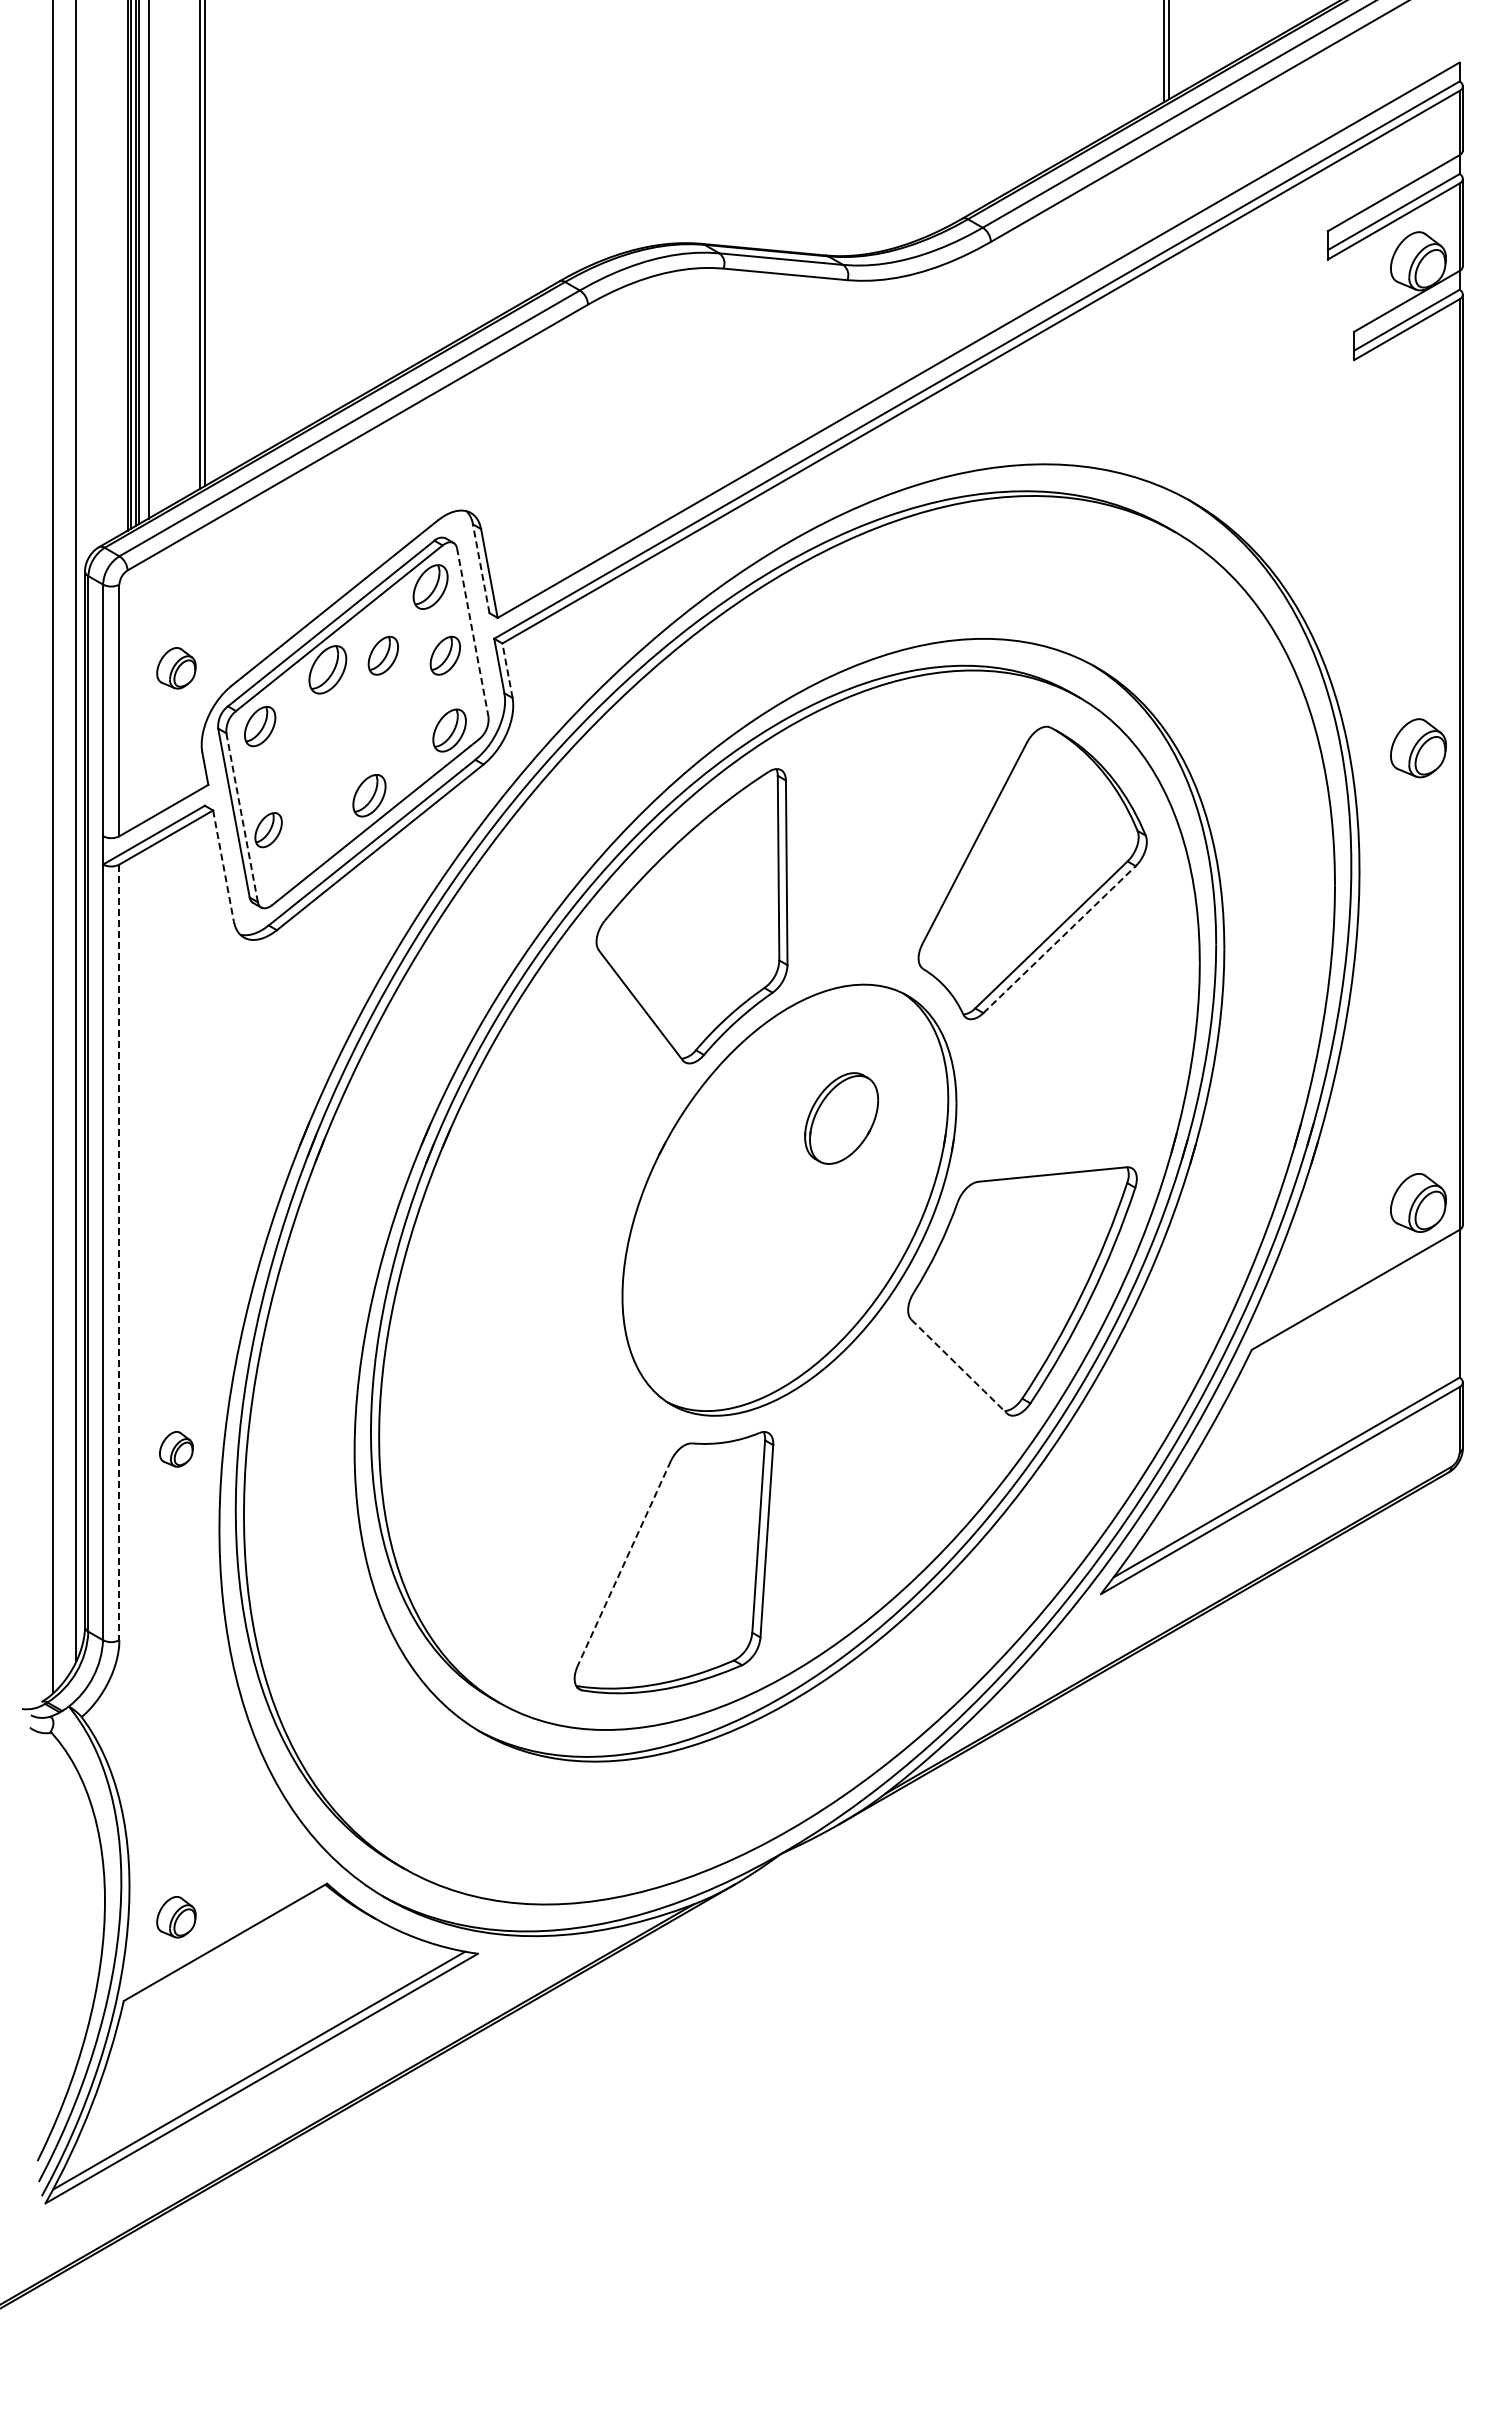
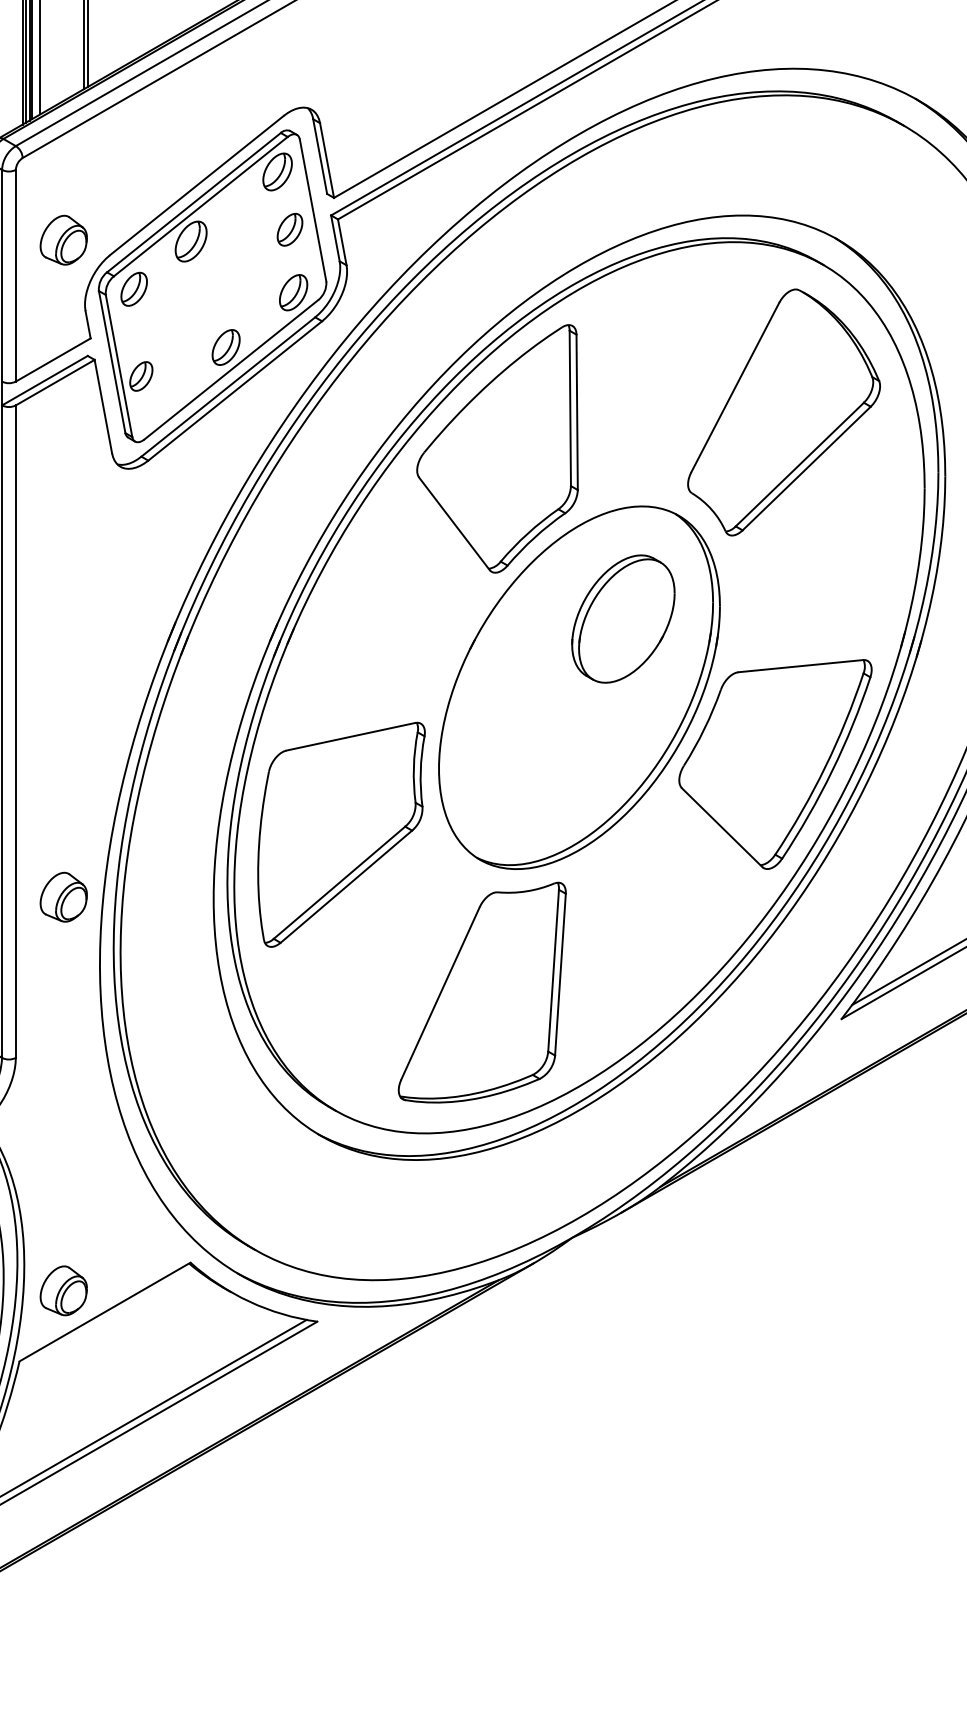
line: (481, 568) -> (320, 156), dashed -> solid
line: (472, 632) -> (312, 210), dashed -> solid
part: (382, 655) -> (237, 229), removed
part: (176, 668) -> (63, 240), size x1.43
line: (507, 670) -> (342, 242), dashed -> solid
line: (242, 817) -> (119, 365), dashed -> solid
line: (223, 866) -> (103, 407), dashed -> solid
line: (1059, 939) -> (806, 468), dashed -> solid
part: (841, 1118) -> (623, 619), size x1.67
line: (119, 1252) -> (15, 731), dashed -> solid
line: (959, 1366) -> (722, 827), dashed -> solid
part: (506, 1375) -> (341, 835), added
part: (176, 1449) -> (63, 897), size x1.67
line: (624, 1563) -> (440, 993), dashed -> solid
part: (176, 1917) -> (63, 1291), size x1.43

